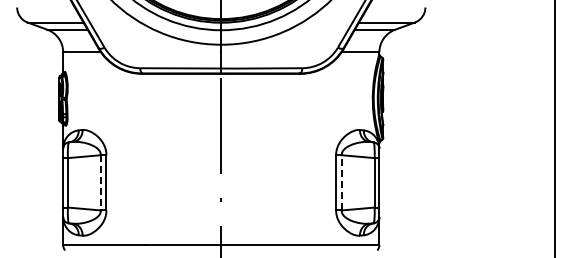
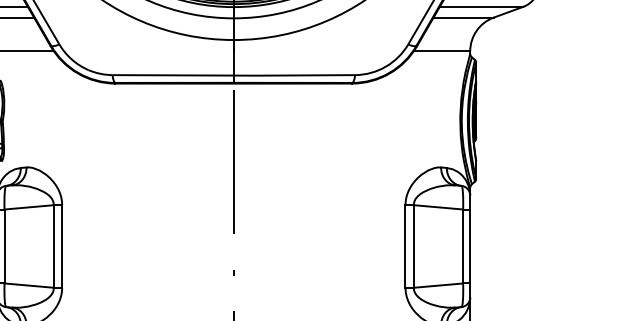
line: (100, 182) -> (53, 245), dashed -> solid
line: (341, 182) -> (413, 245), dashed -> solid

